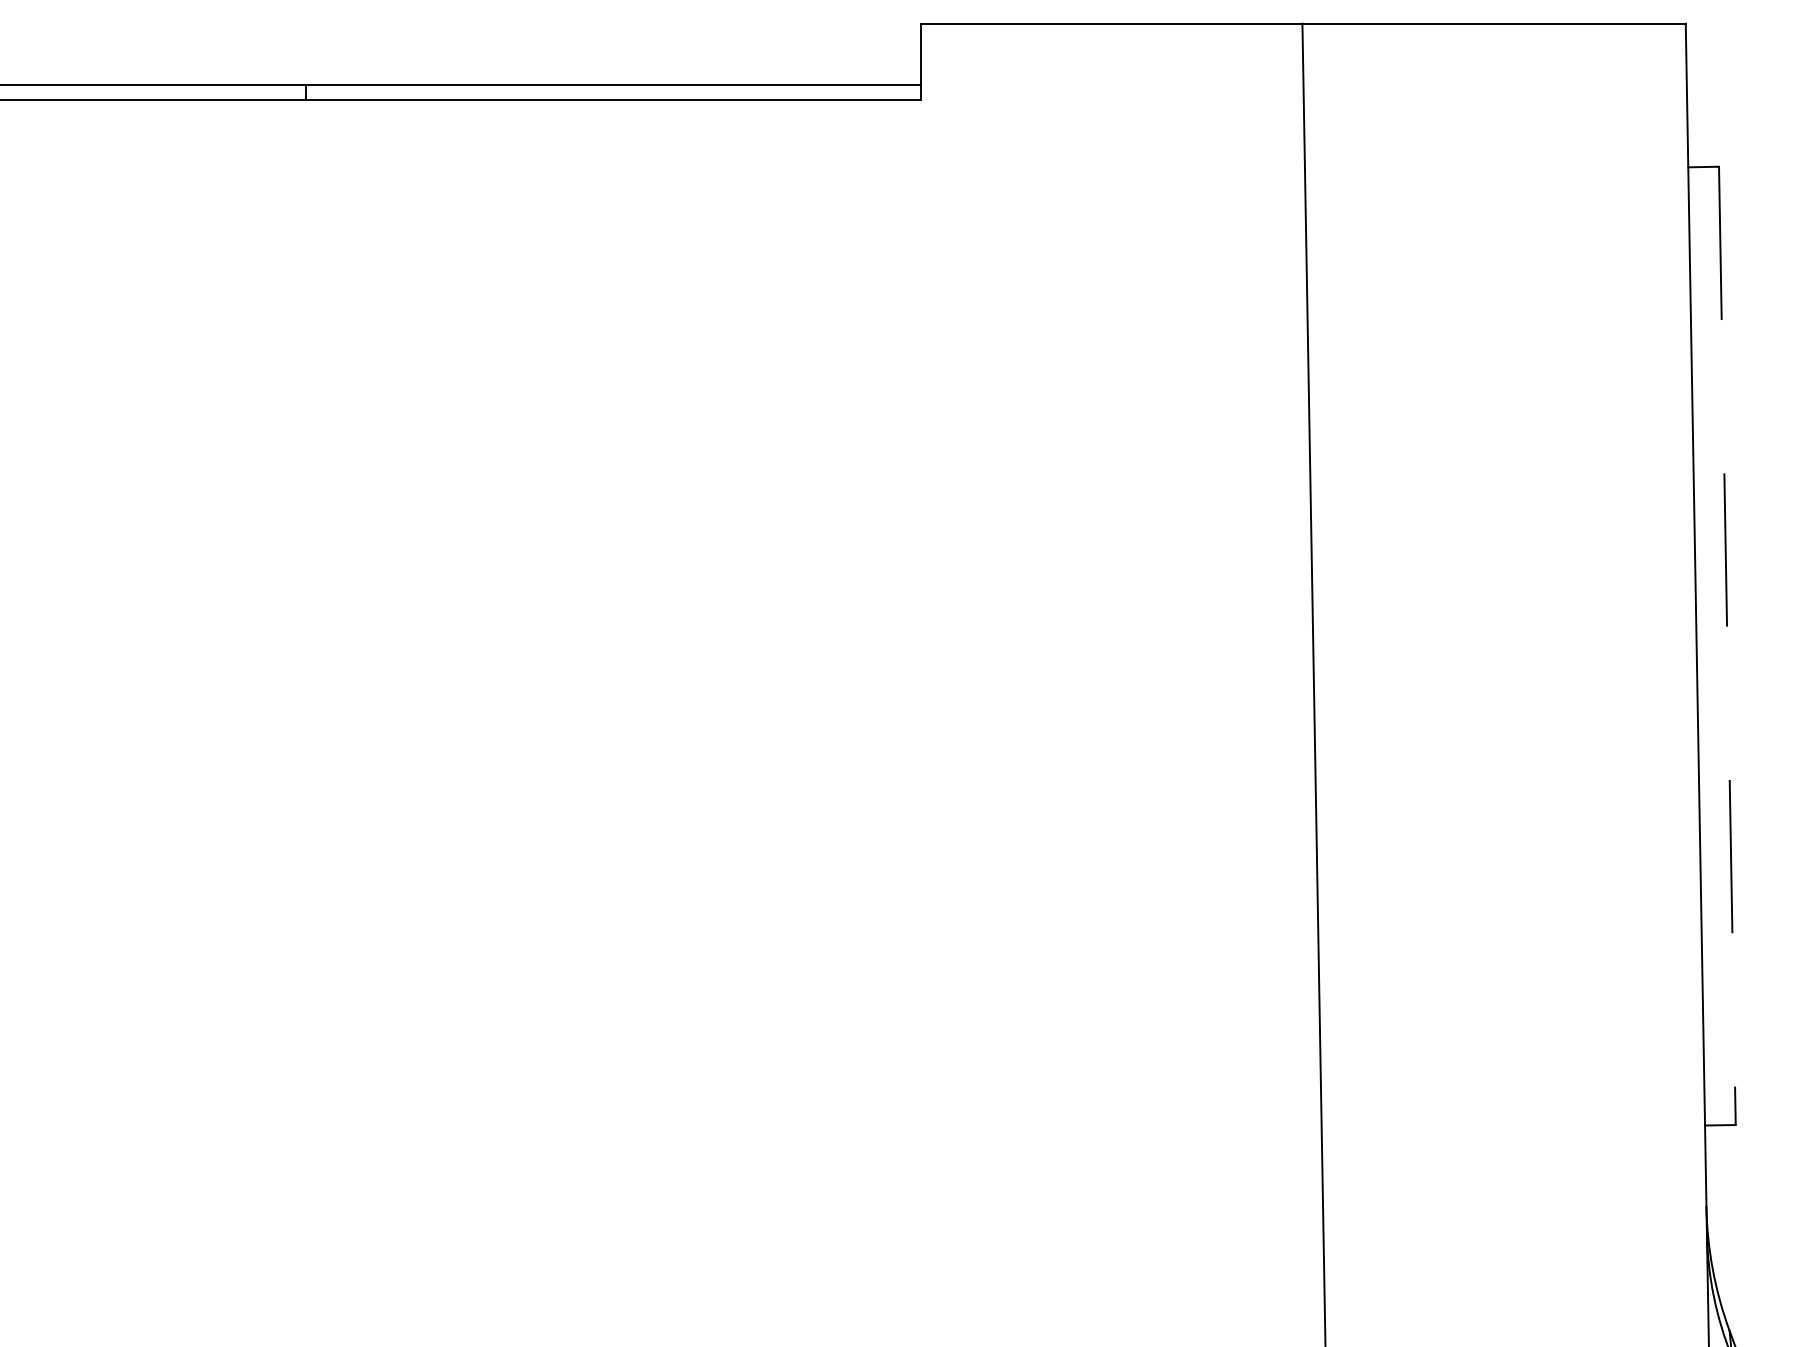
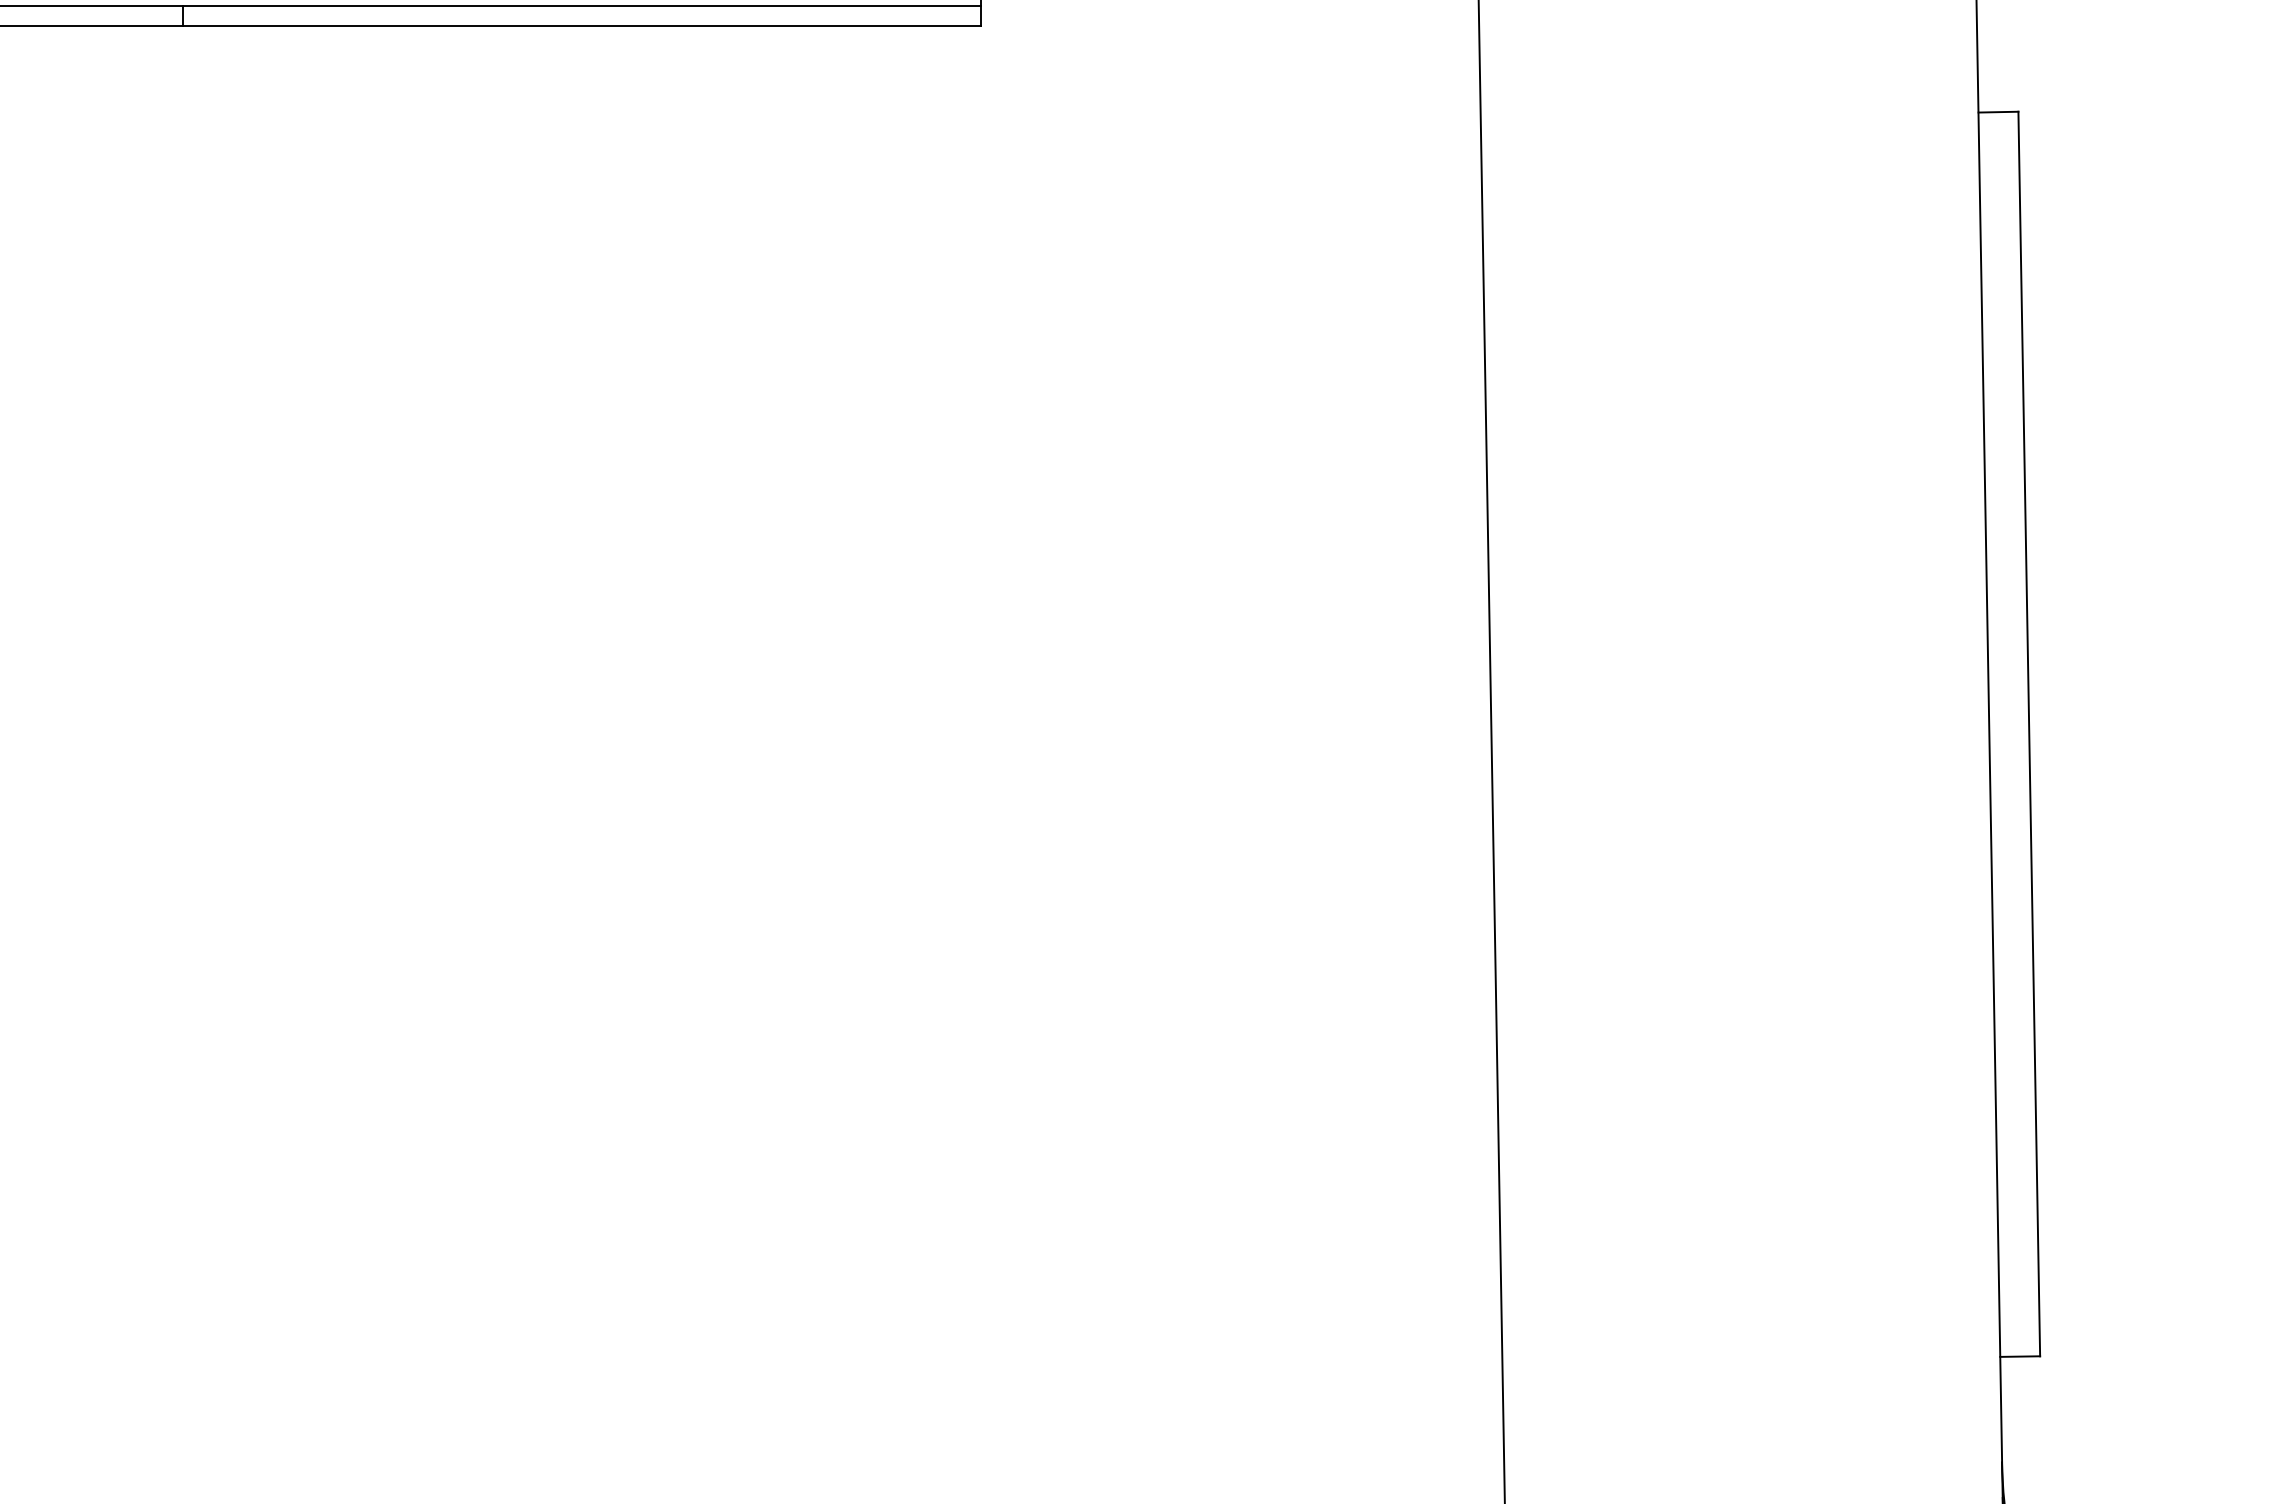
line: (1727, 646) -> (2029, 734), dashed -> solid

